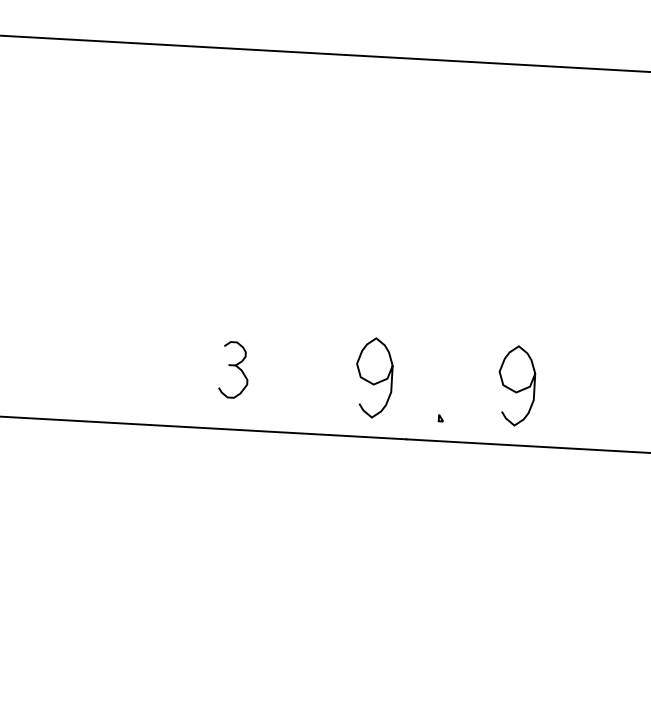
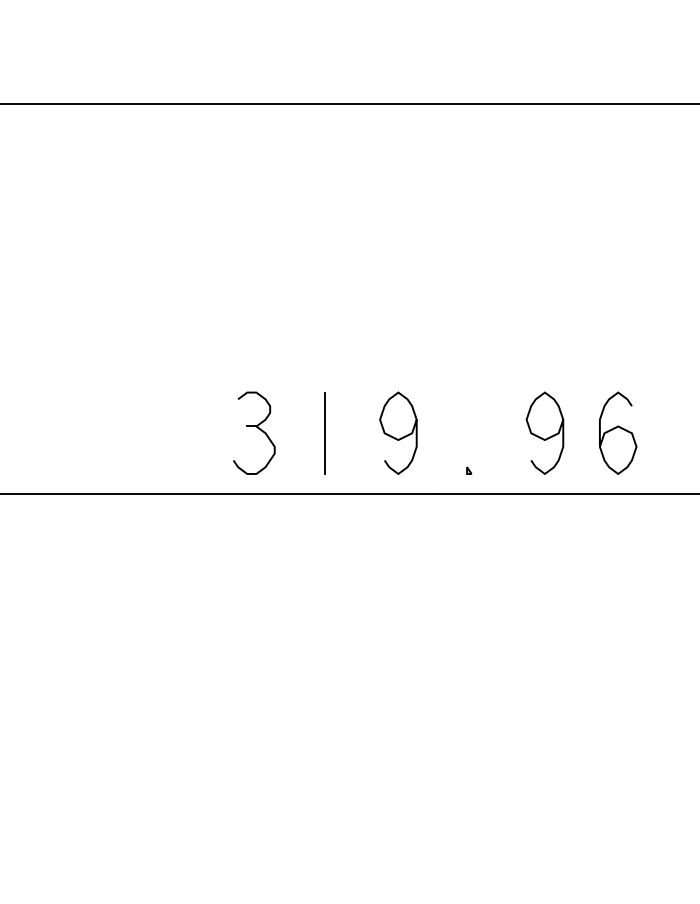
part: (234, 369) -> (254, 432), size x1.43
line: (303, 373) -> (325, 432), added
curve: (589, 385) -> (619, 428), added

